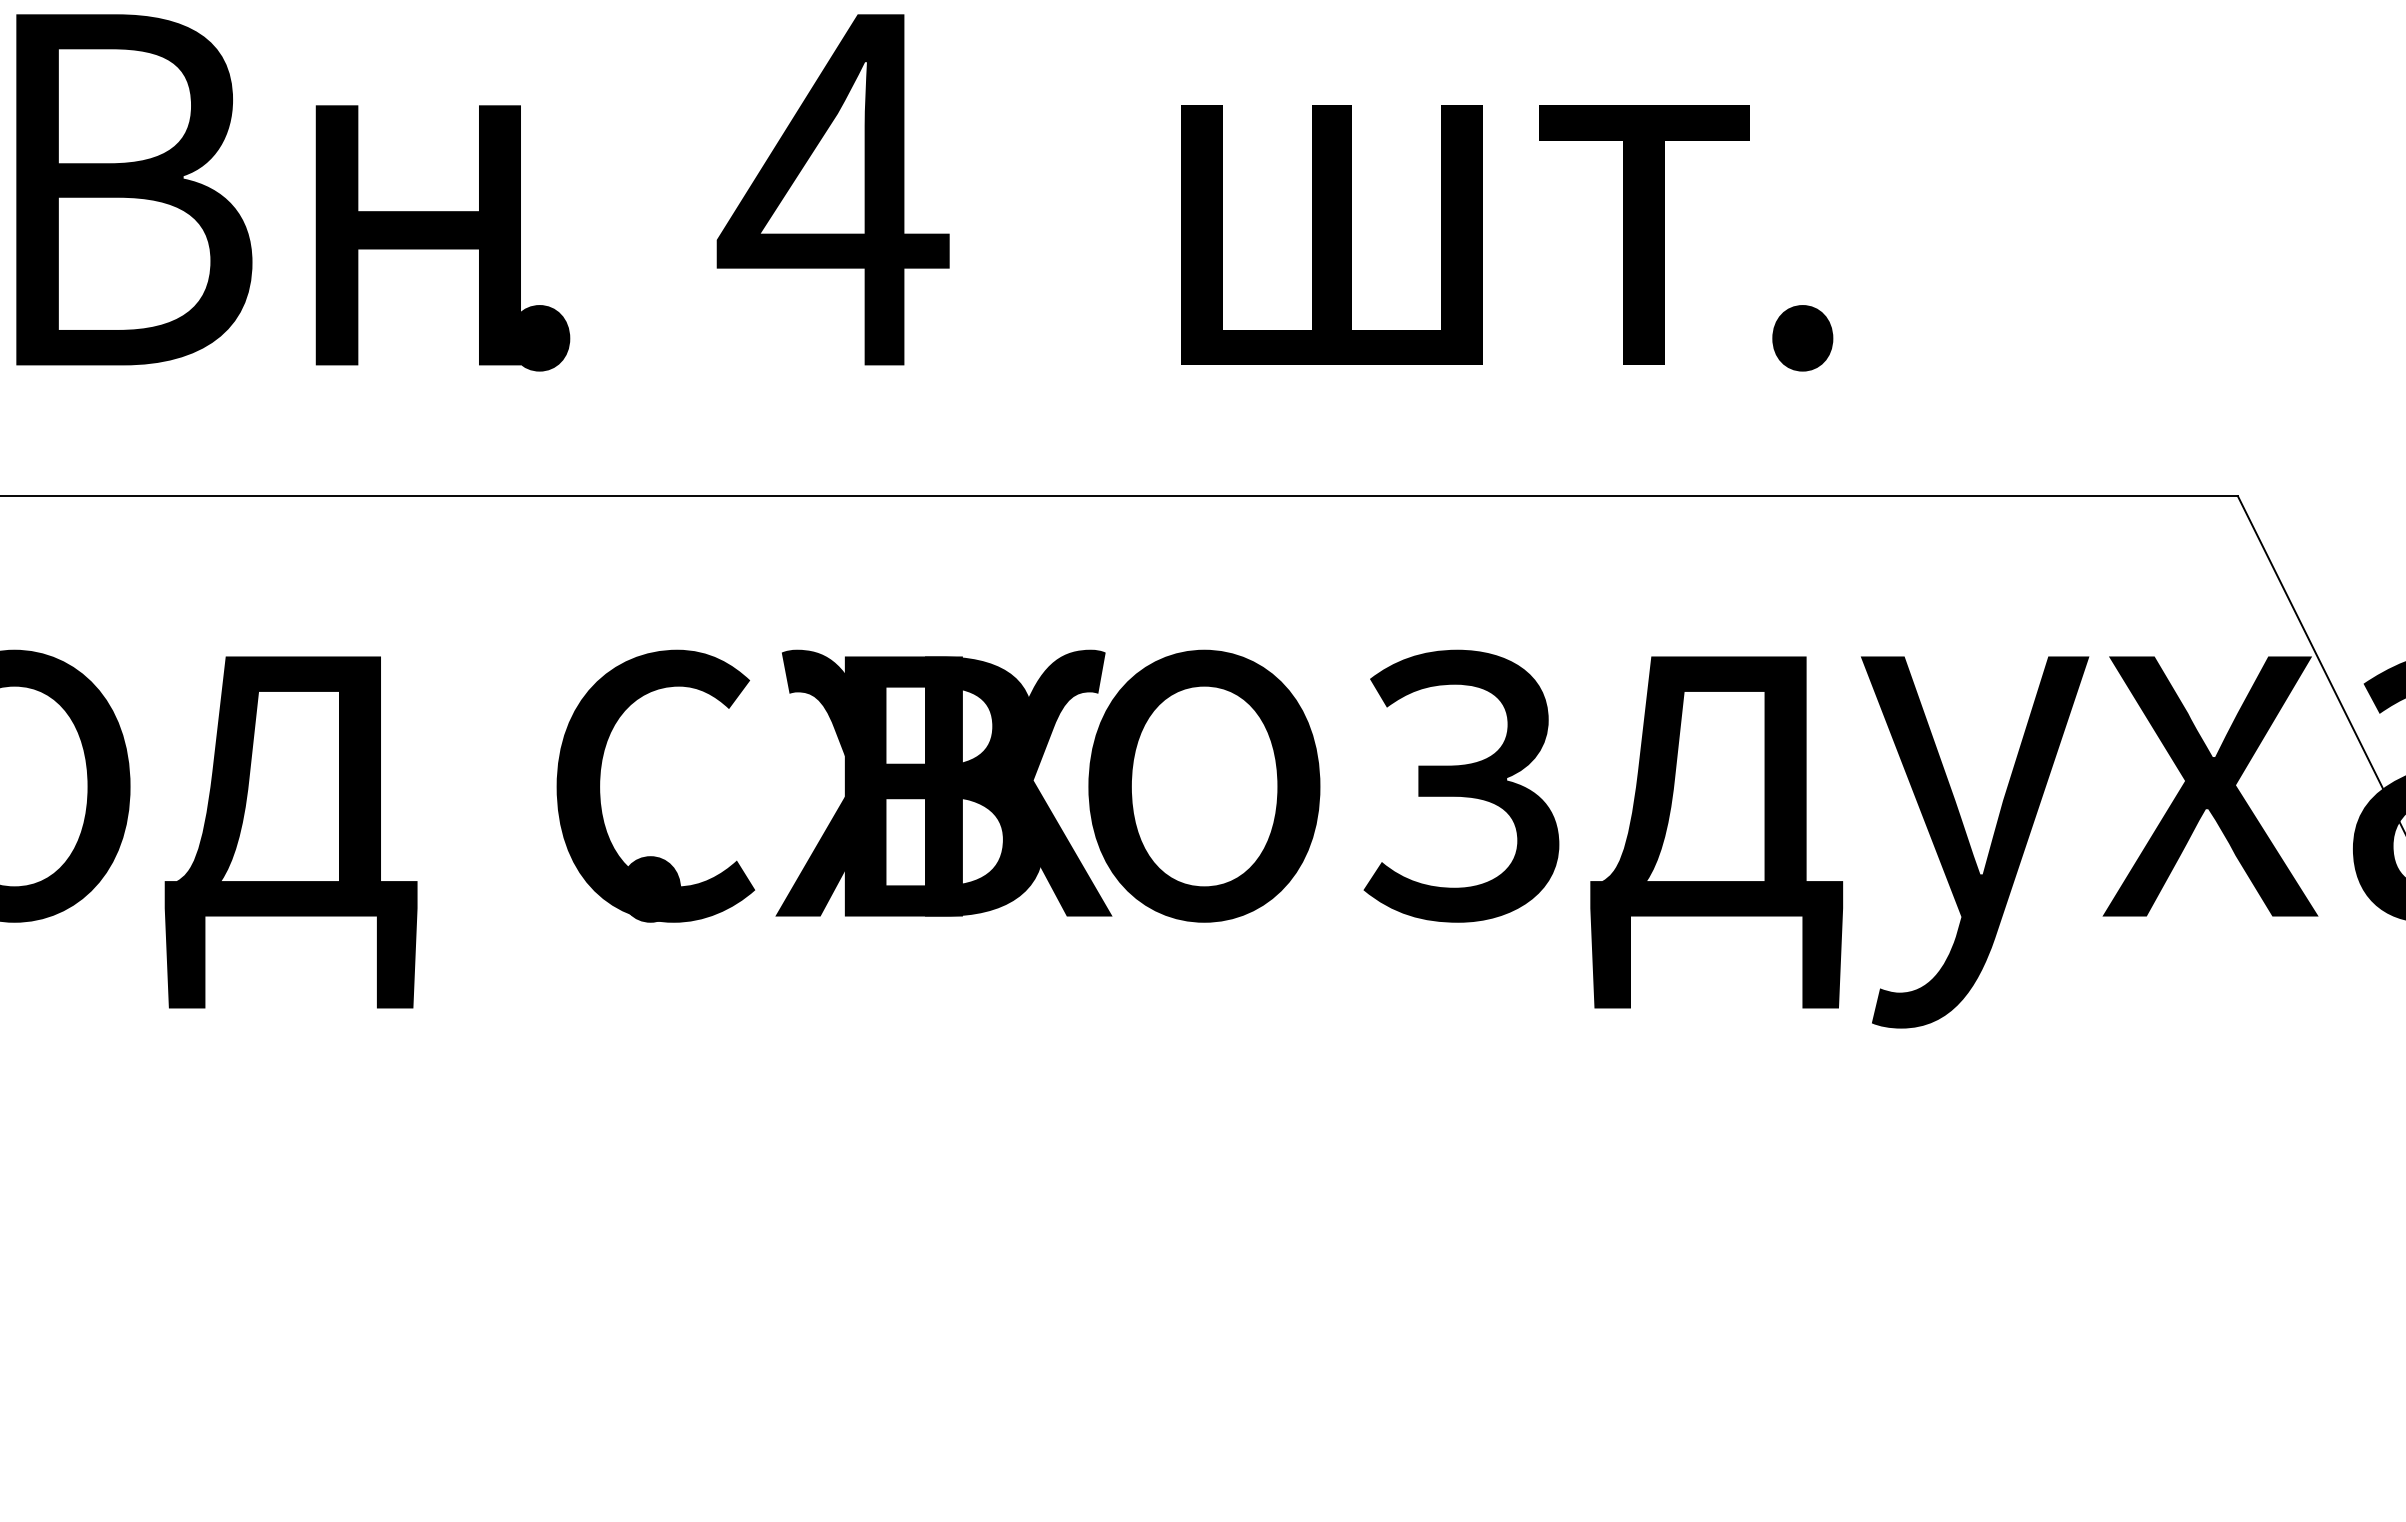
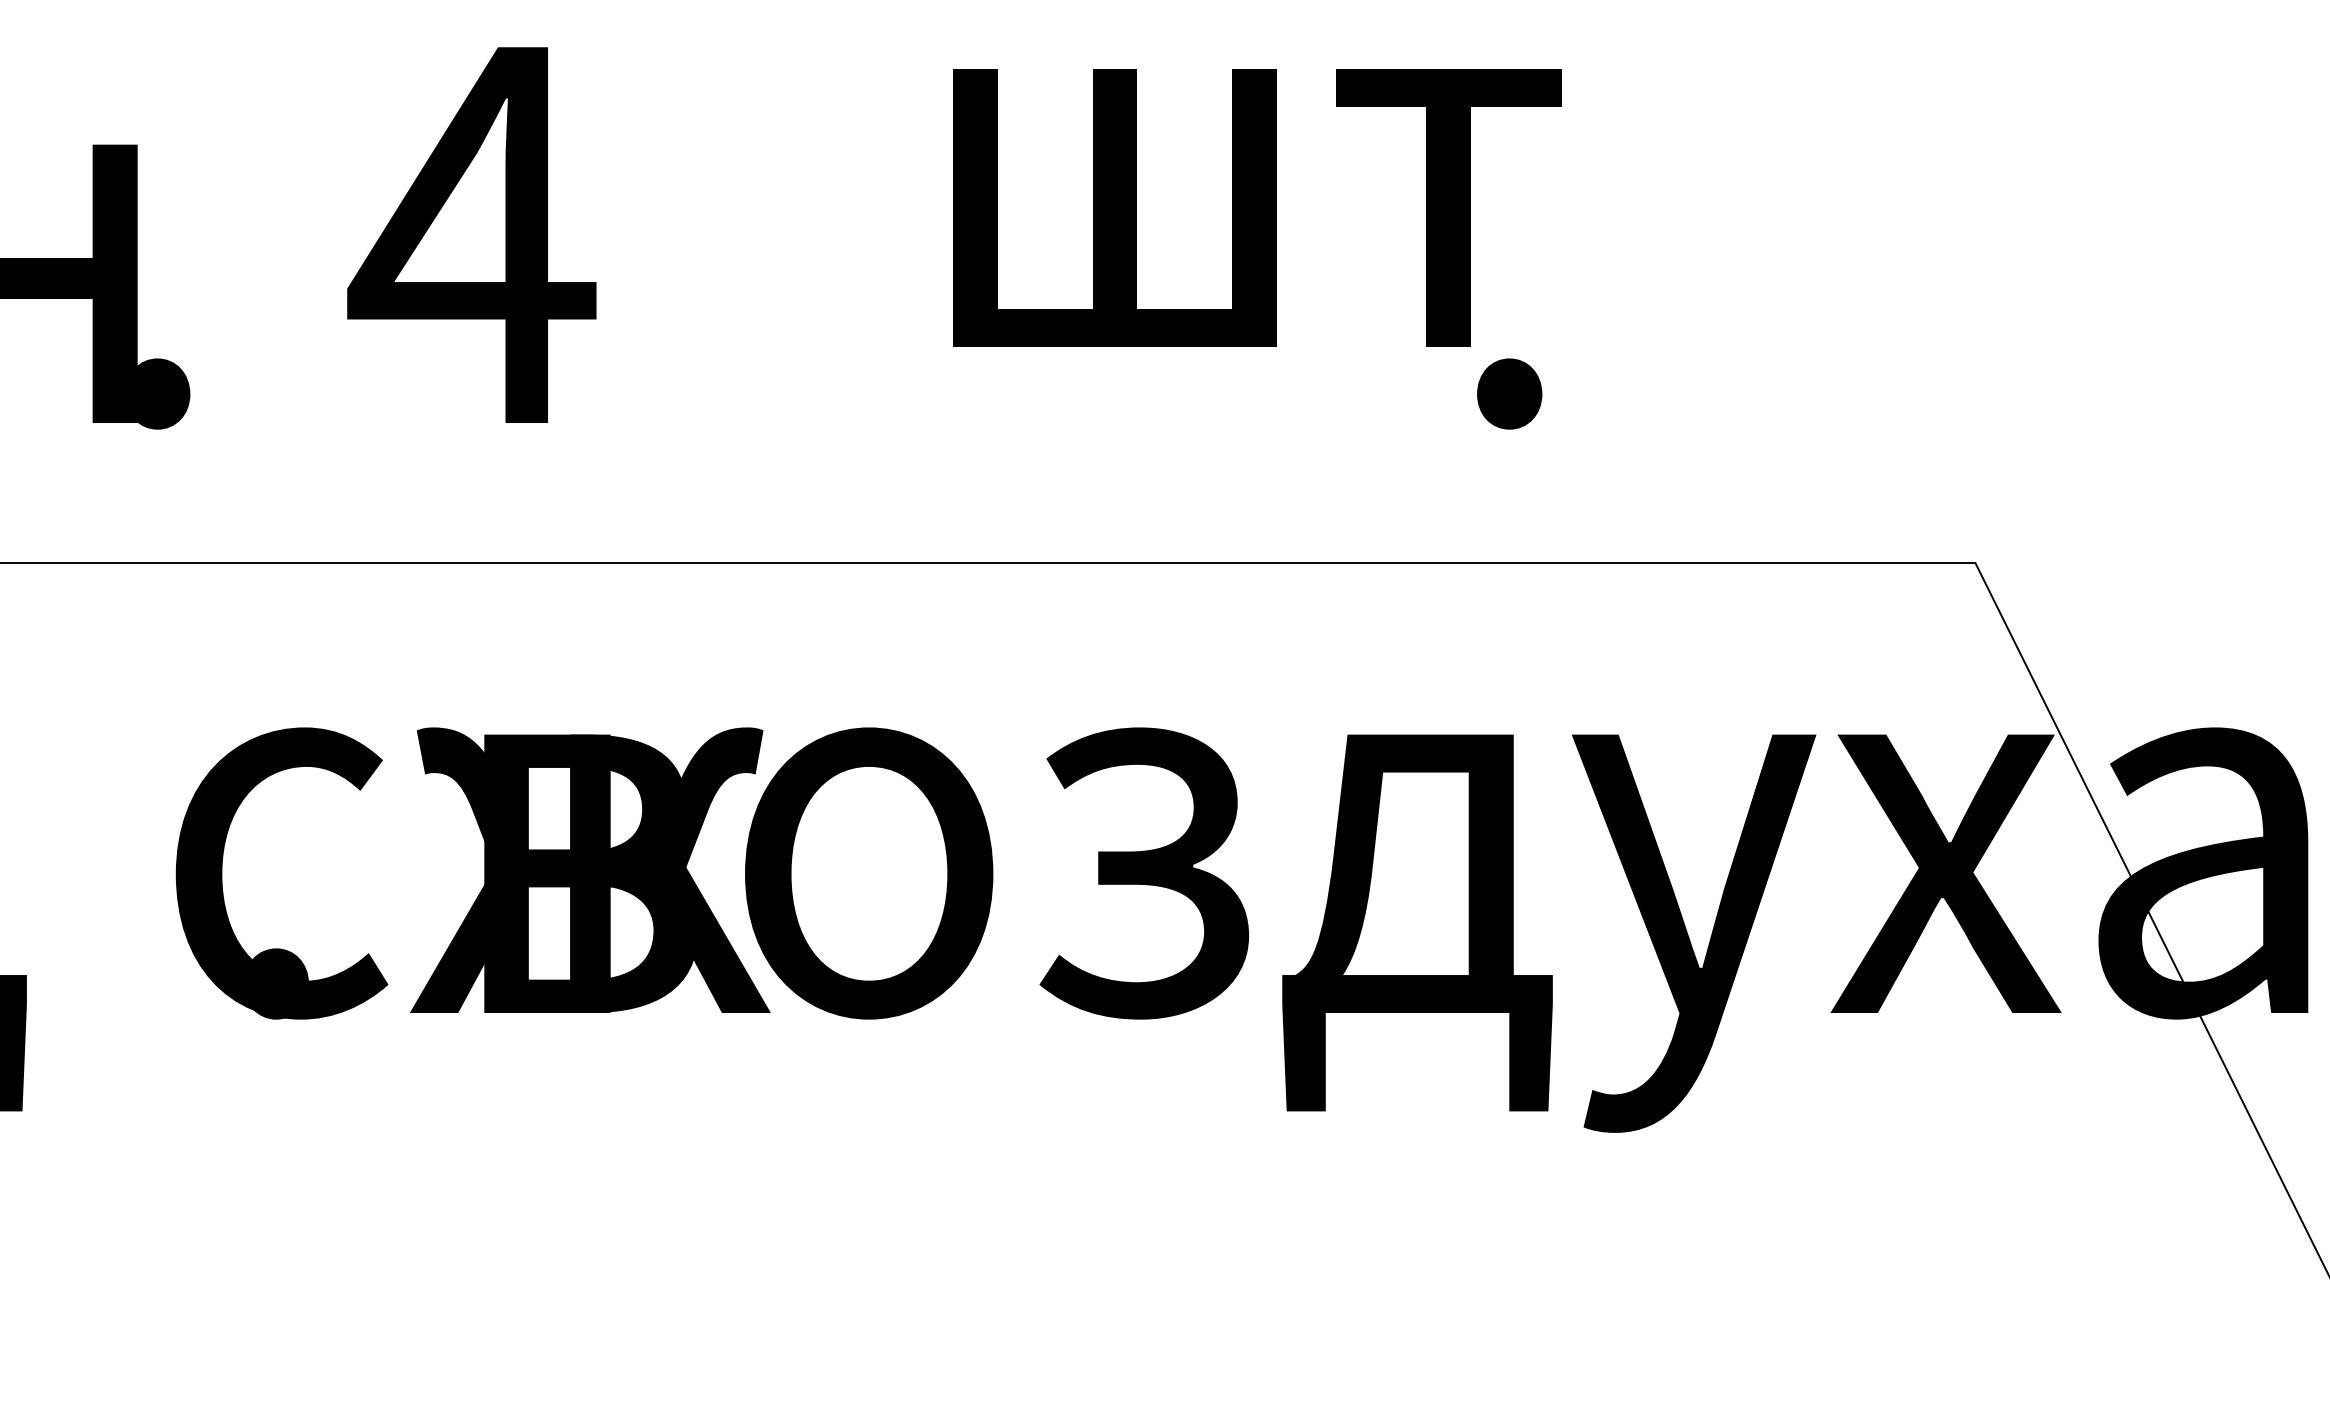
text: (1465, 234) -> (1257, 206), moved

